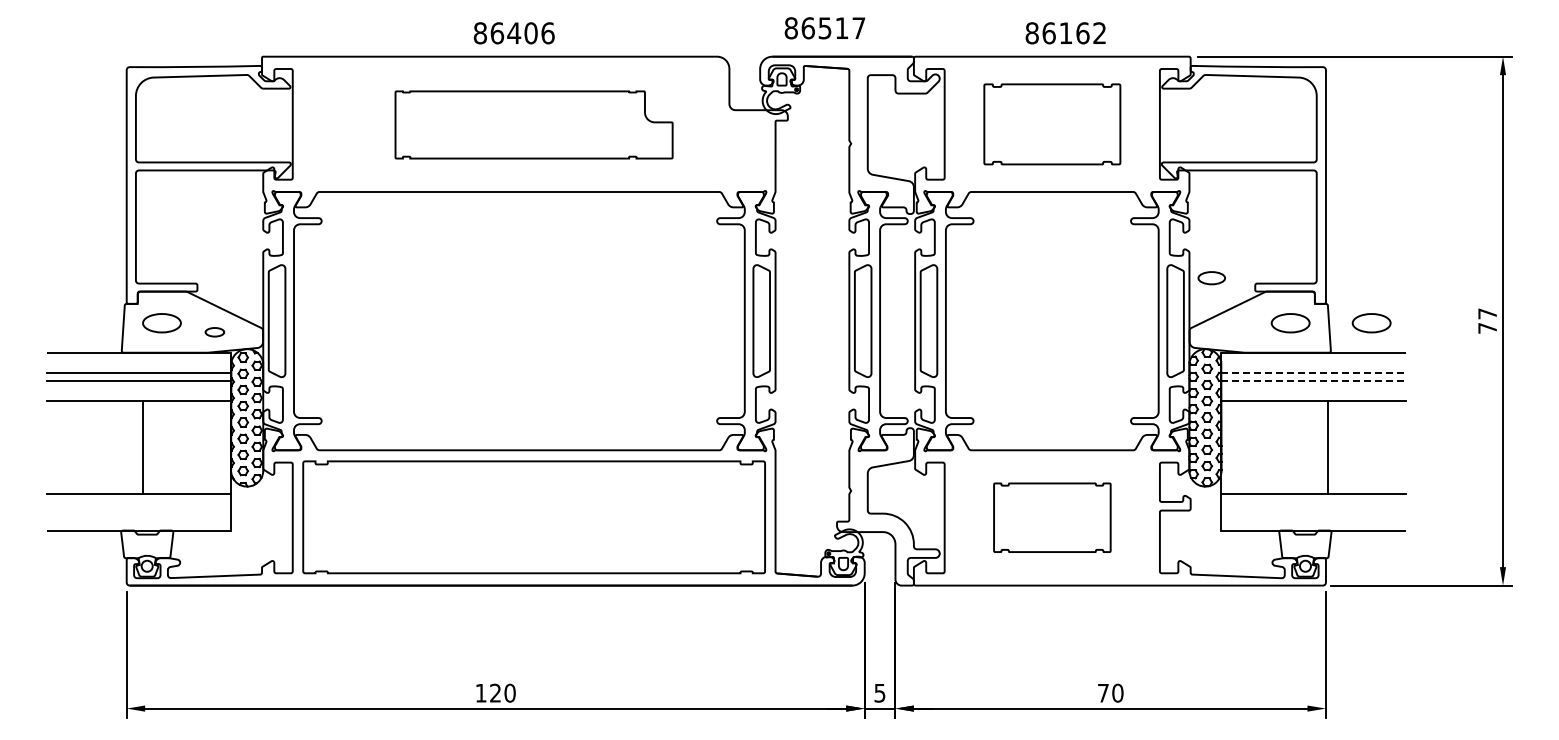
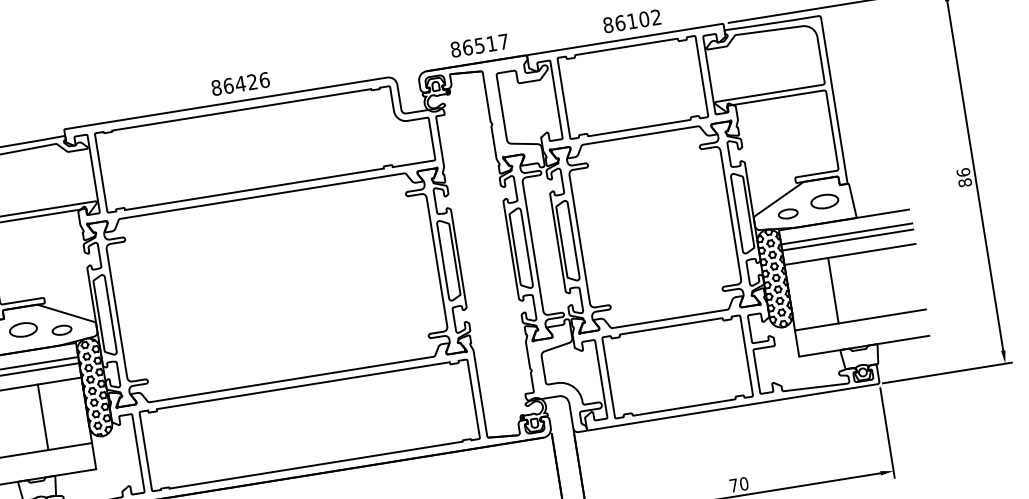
text: (824, 28) -> (479, 45), moved
text: (530, 33) -> (252, 82), 86406 -> 86426
text: (1082, 33) -> (644, 19), 86162 -> 86102
part: (533, 124) -> (264, 146), size x1.67
part: (1052, 124) -> (633, 87), size x1.43
part: (1211, 278) -> (788, 214), moved
text: (1487, 320) -> (964, 177), 77 -> 86
part: (1371, 323) -> (882, 192), removed
part: (214, 332) -> (61, 330), size x1.43
line: (1314, 372) -> (847, 233), dashed -> solid
line: (1314, 381) -> (848, 240), dashed -> solid
line: (142, 447) -> (42, 417), moved
line: (1327, 447) -> (833, 290), moved
part: (1052, 517) -> (677, 366), size x1.67

